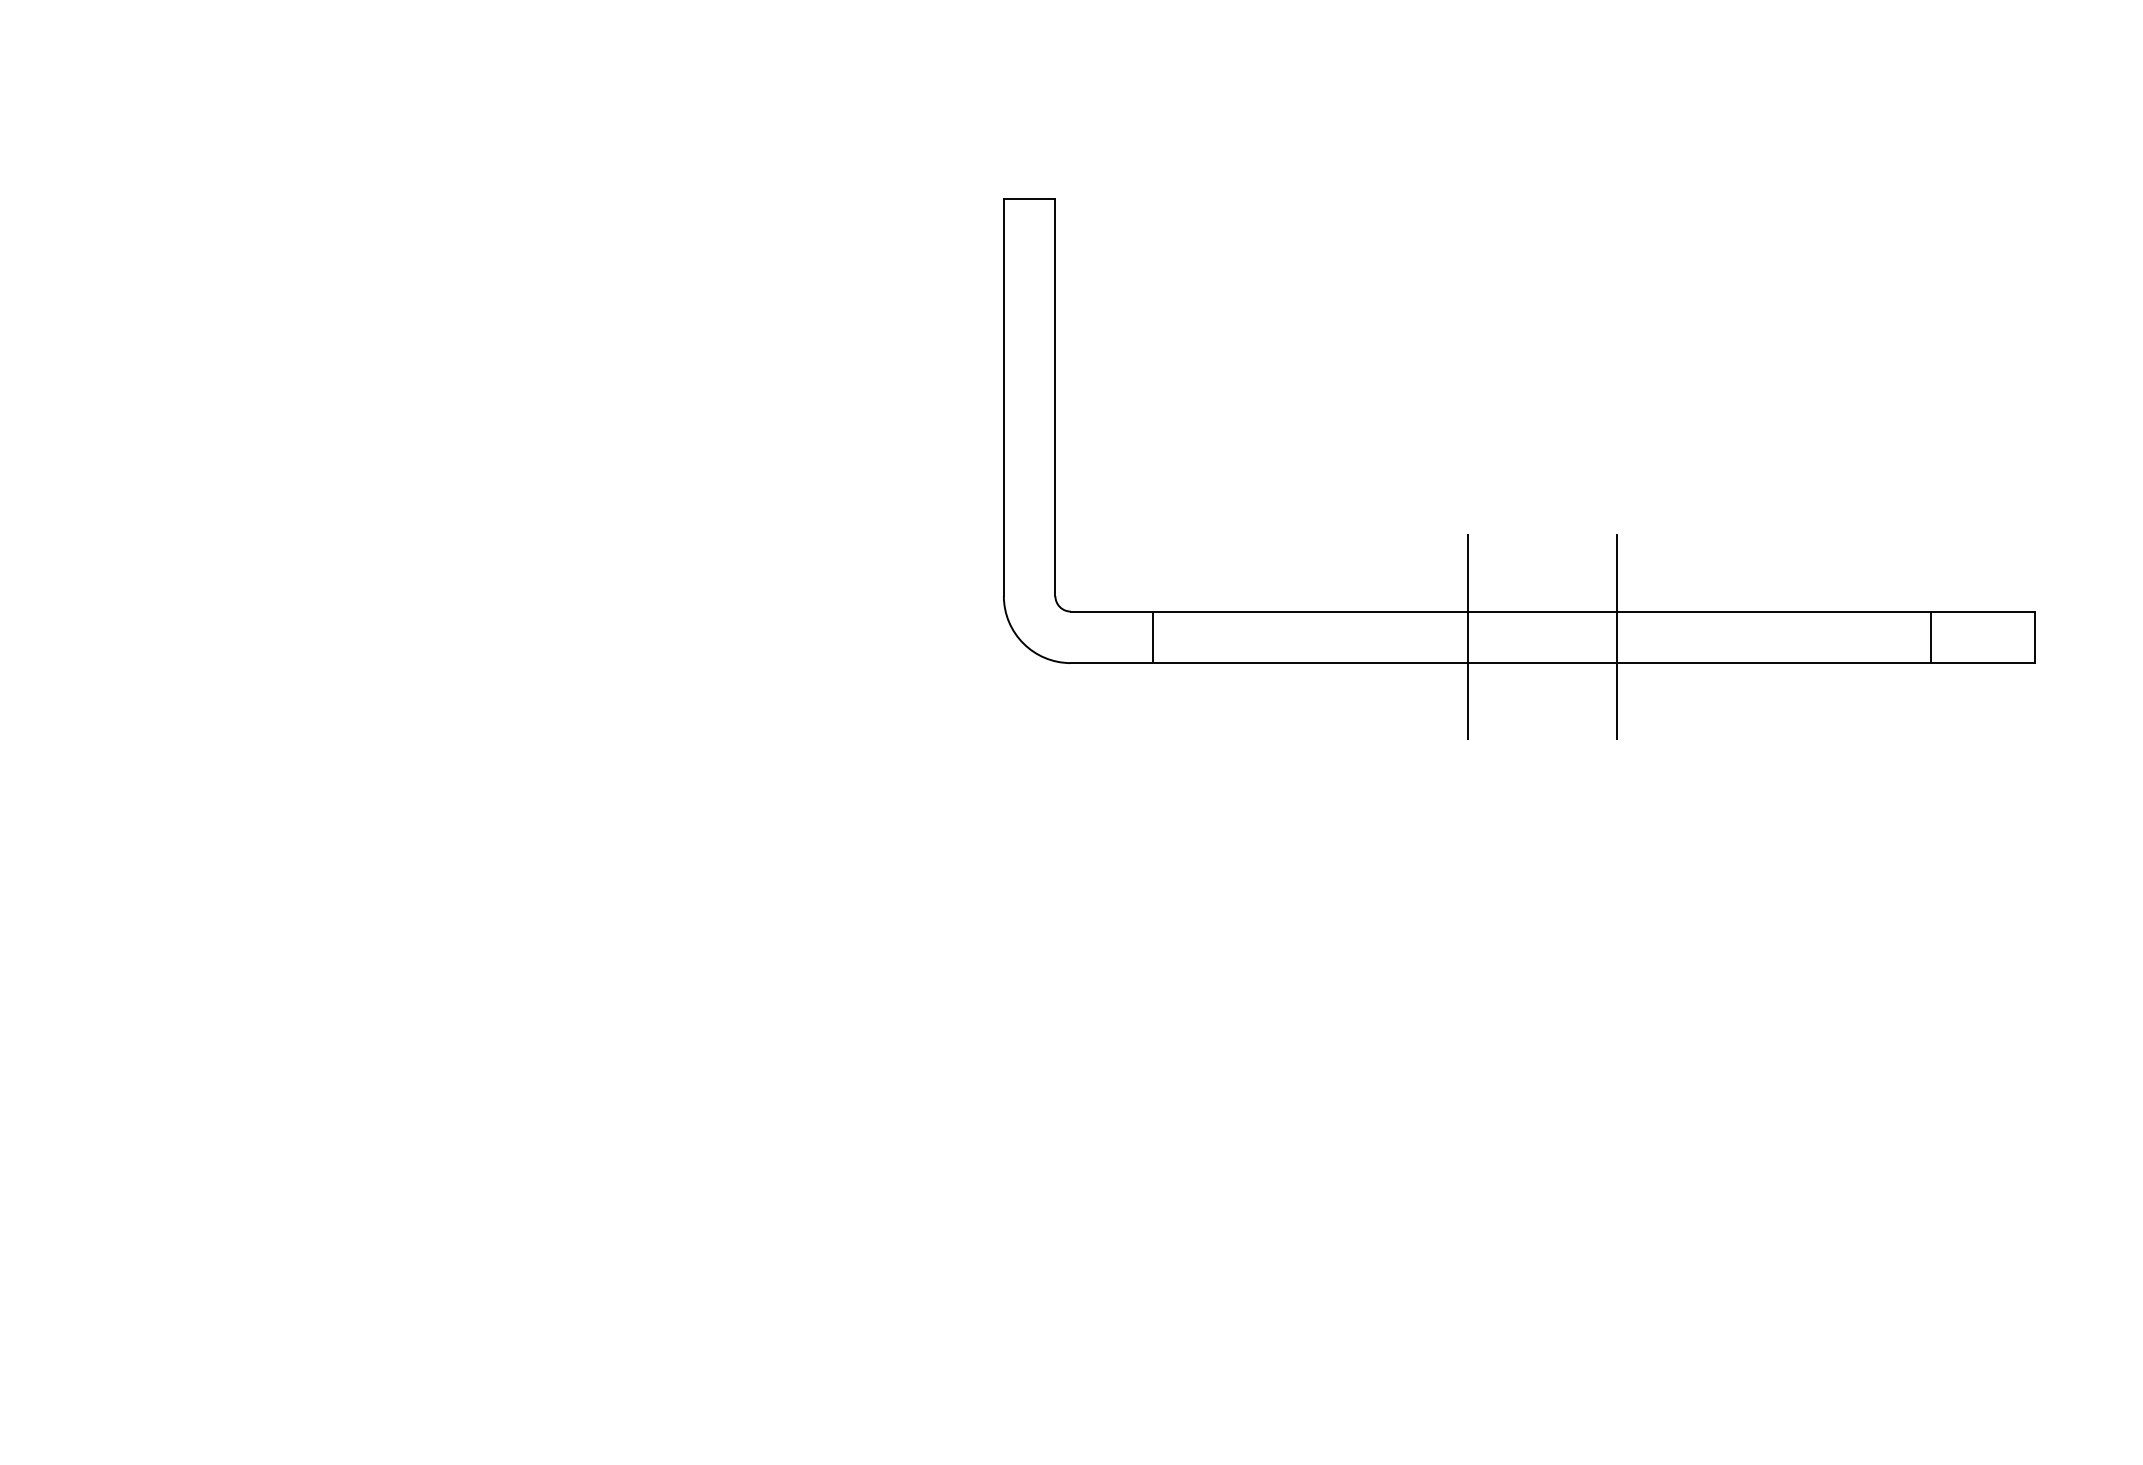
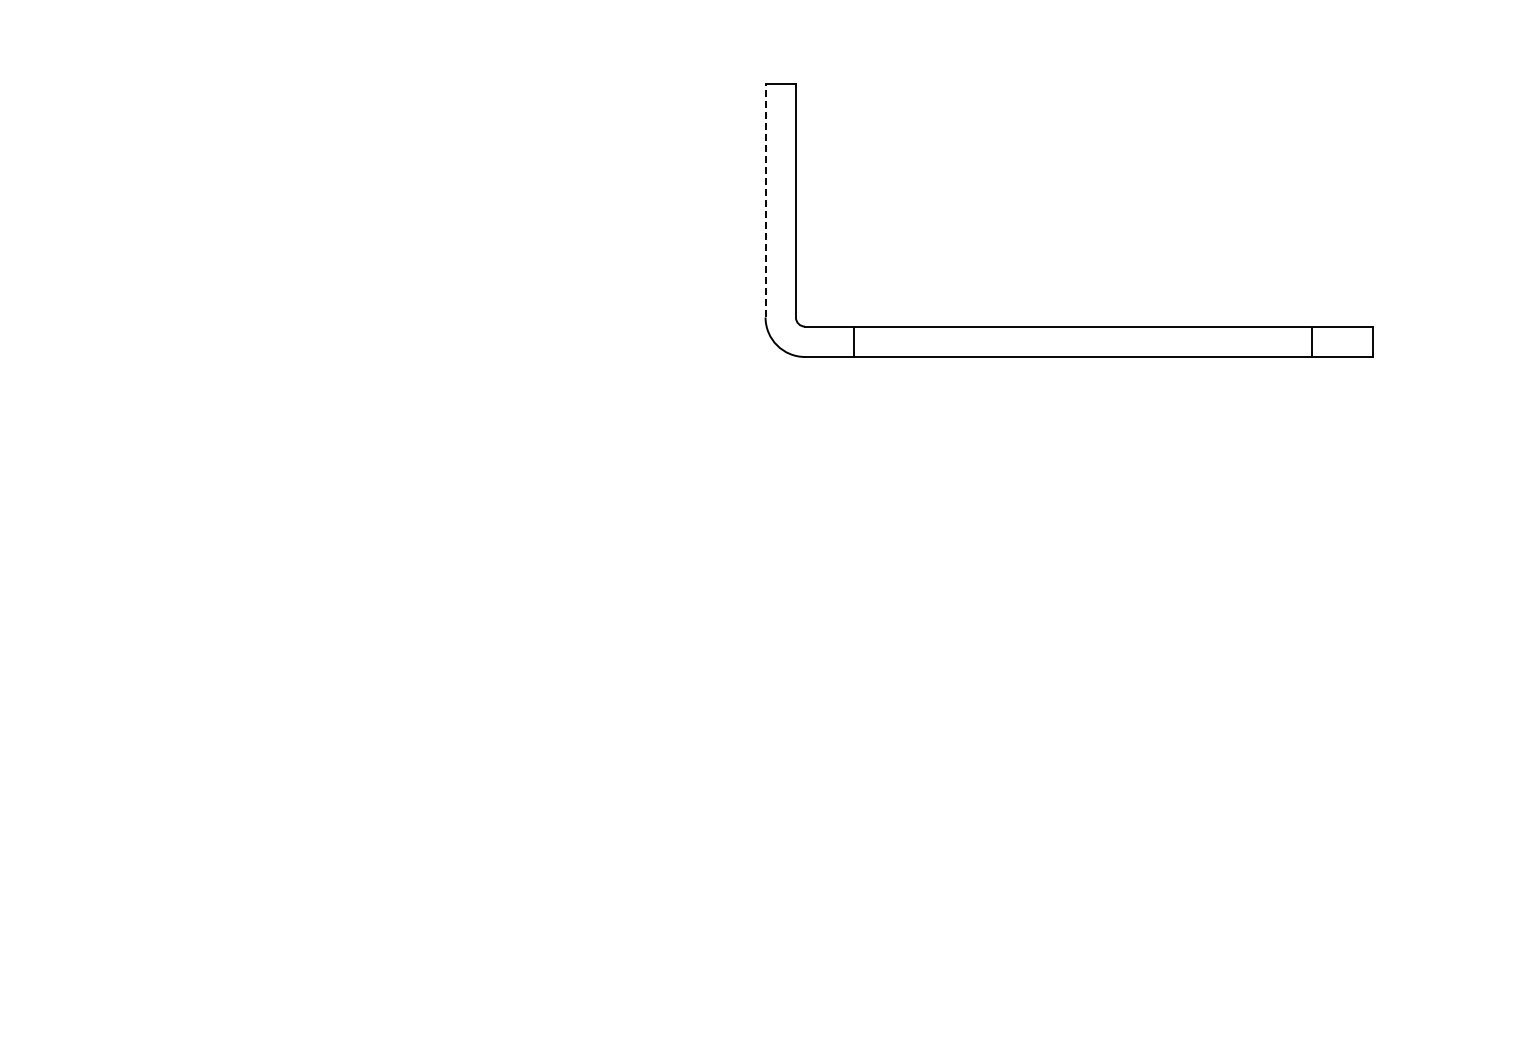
line: (1003, 397) -> (765, 200), solid -> dashed
line: (1466, 636) -> (1038, 341), removed
line: (1617, 636) -> (1127, 341), removed

